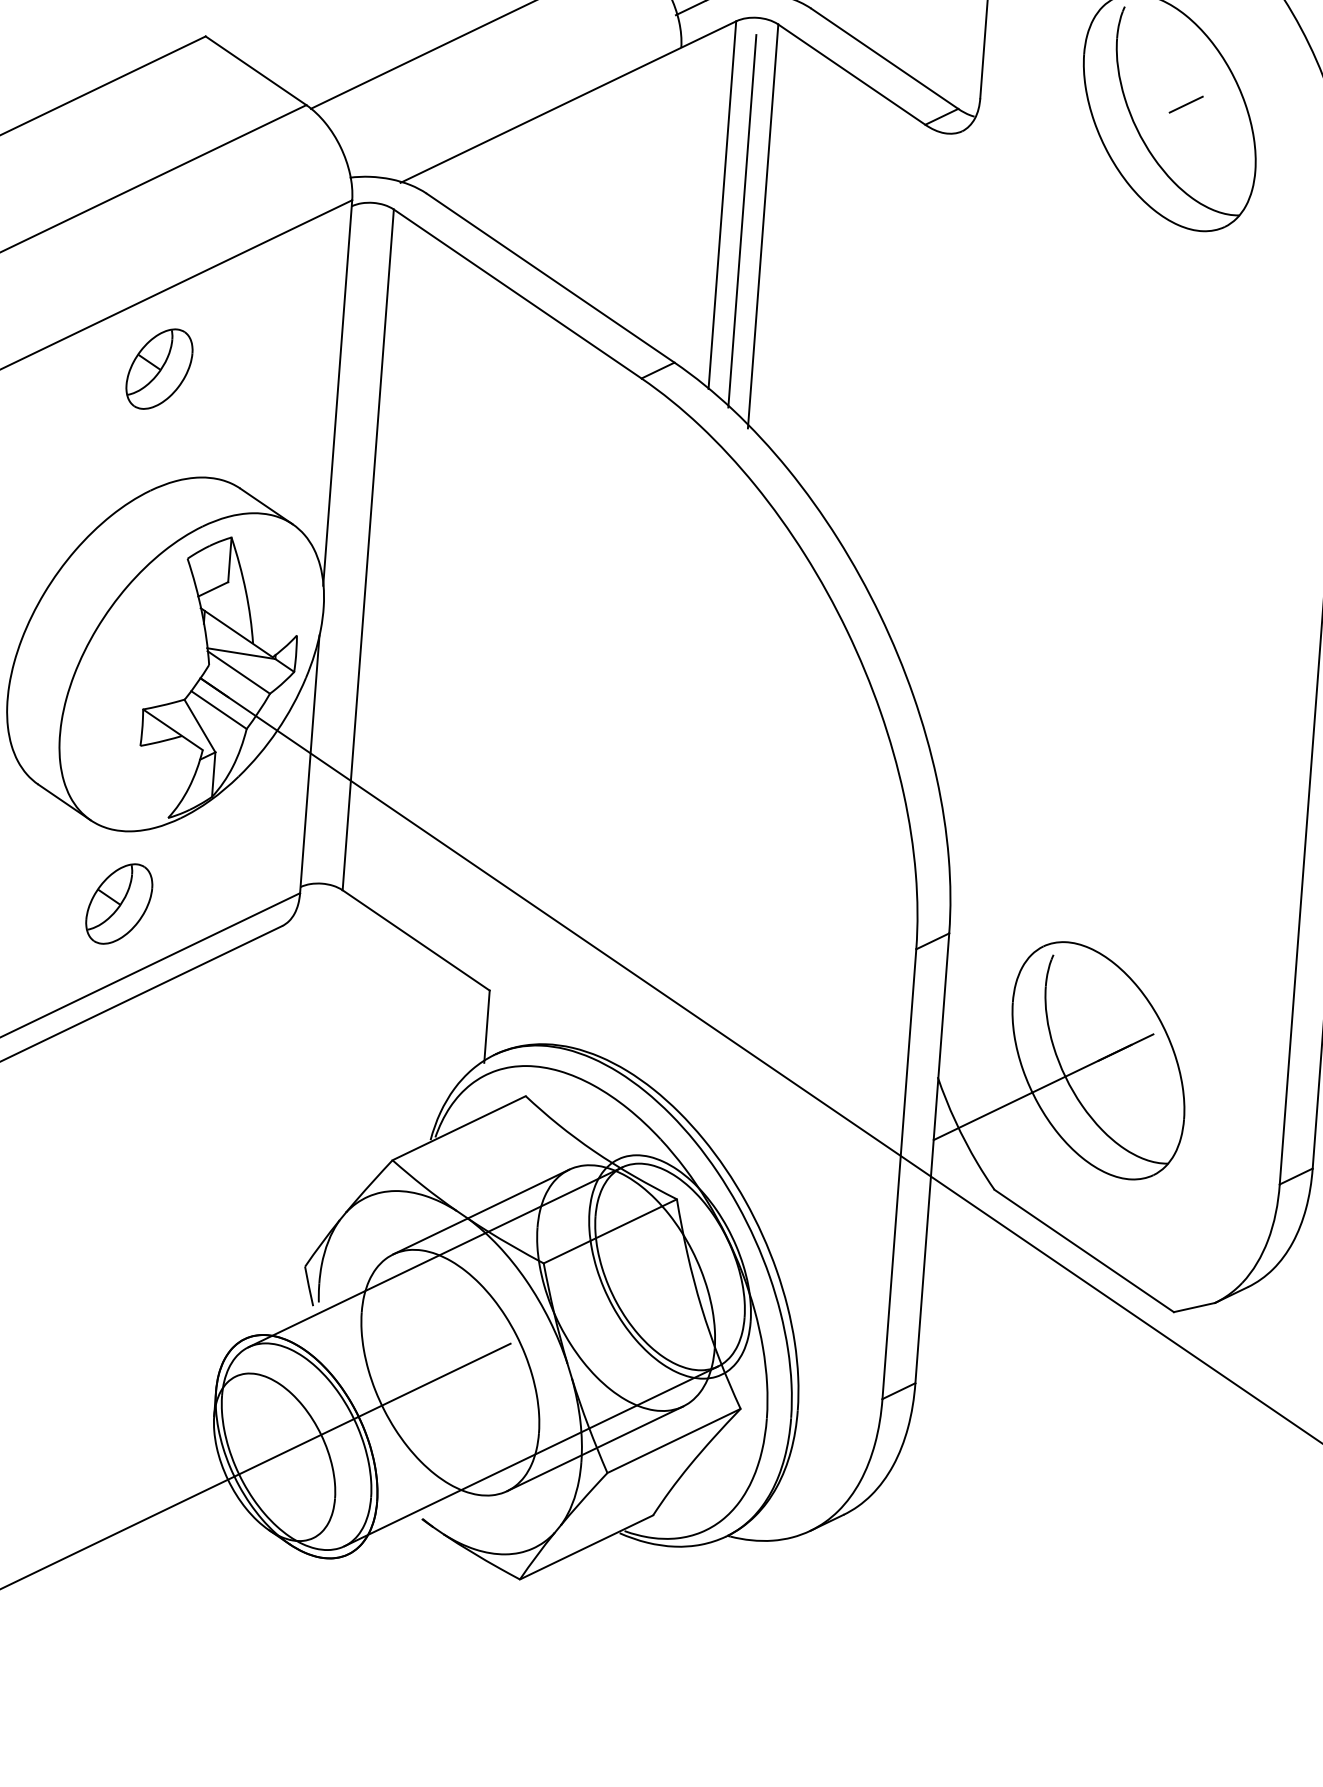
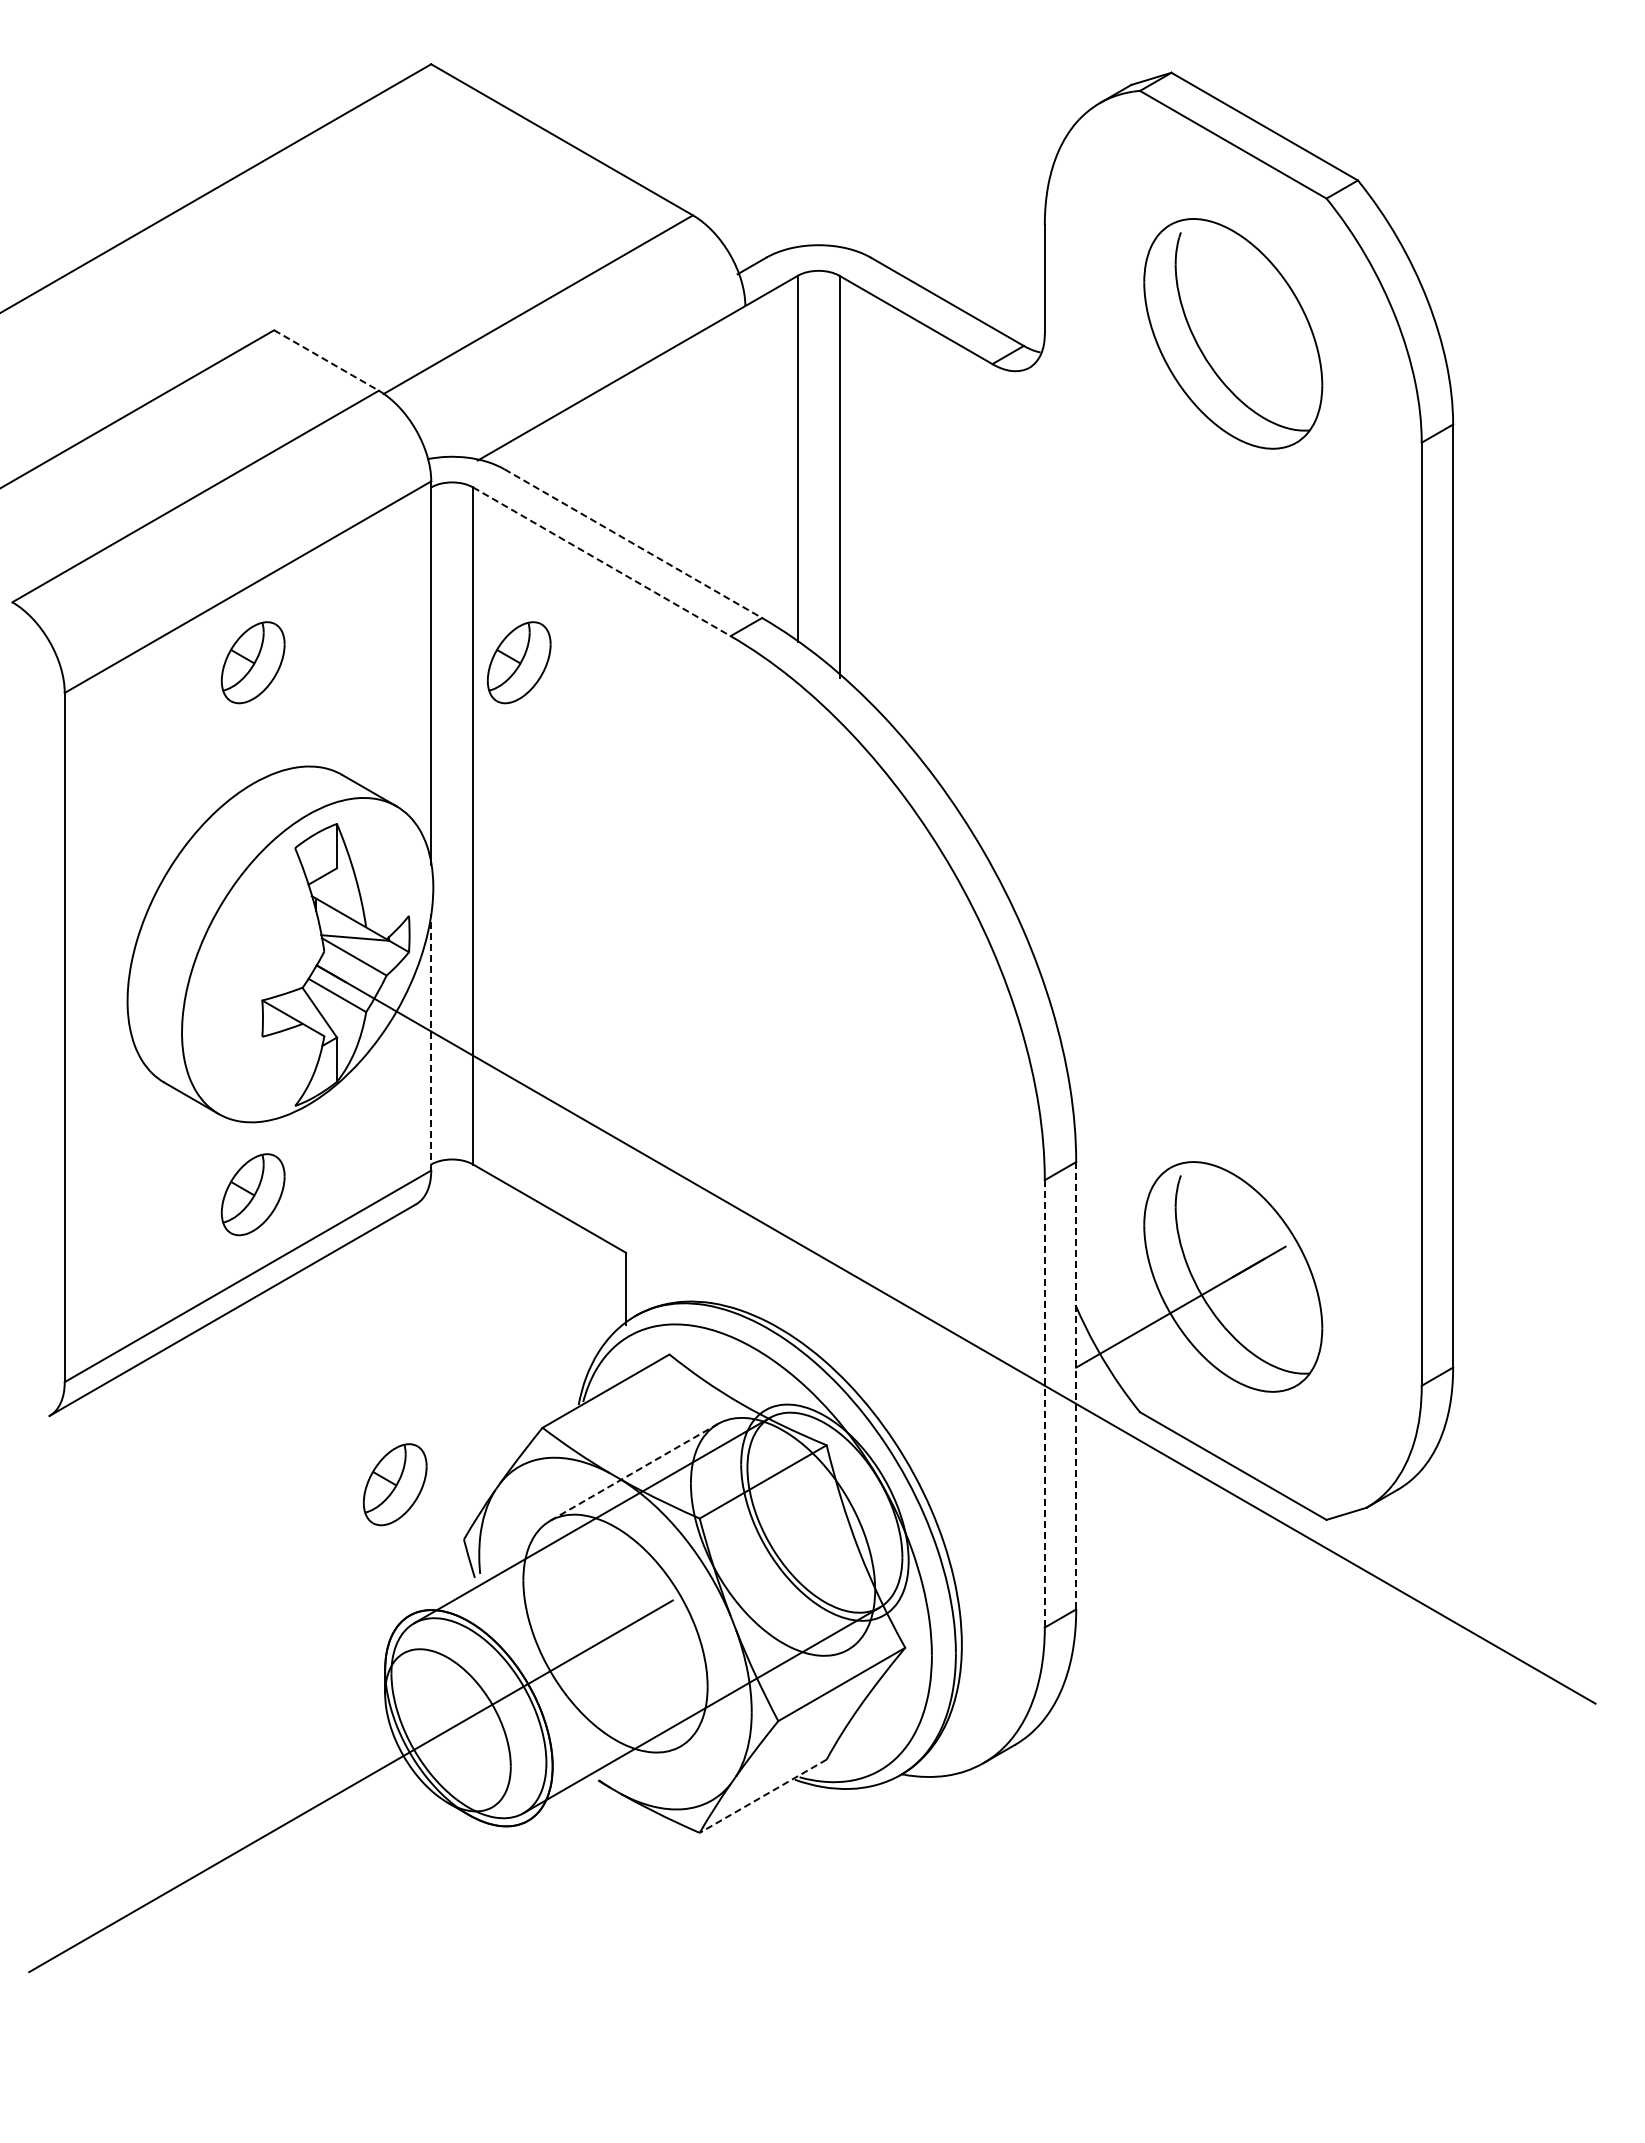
line: (256, 70) -> (326, 360), solid -> dashed
line: (1185, 104) -> (1248, 324), removed
line: (742, 220) -> (818, 472), removed
line: (550, 278) -> (633, 543), solid -> dashed
line: (517, 293) -> (601, 561), solid -> dashed
part: (426, 388) -> (518, 662), added
line: (310, 763) -> (431, 1041), solid -> dashed
line: (932, 1158) -> (1076, 1385), solid -> dashed
line: (899, 1173) -> (1044, 1403), solid -> dashed
part: (239, 1206) -> (394, 1484), added
line: (481, 1212) -> (634, 1472), solid -> dashed
line: (595, 1448) -> (764, 1697), removed
line: (585, 1547) -> (762, 1796), solid -> dashed

